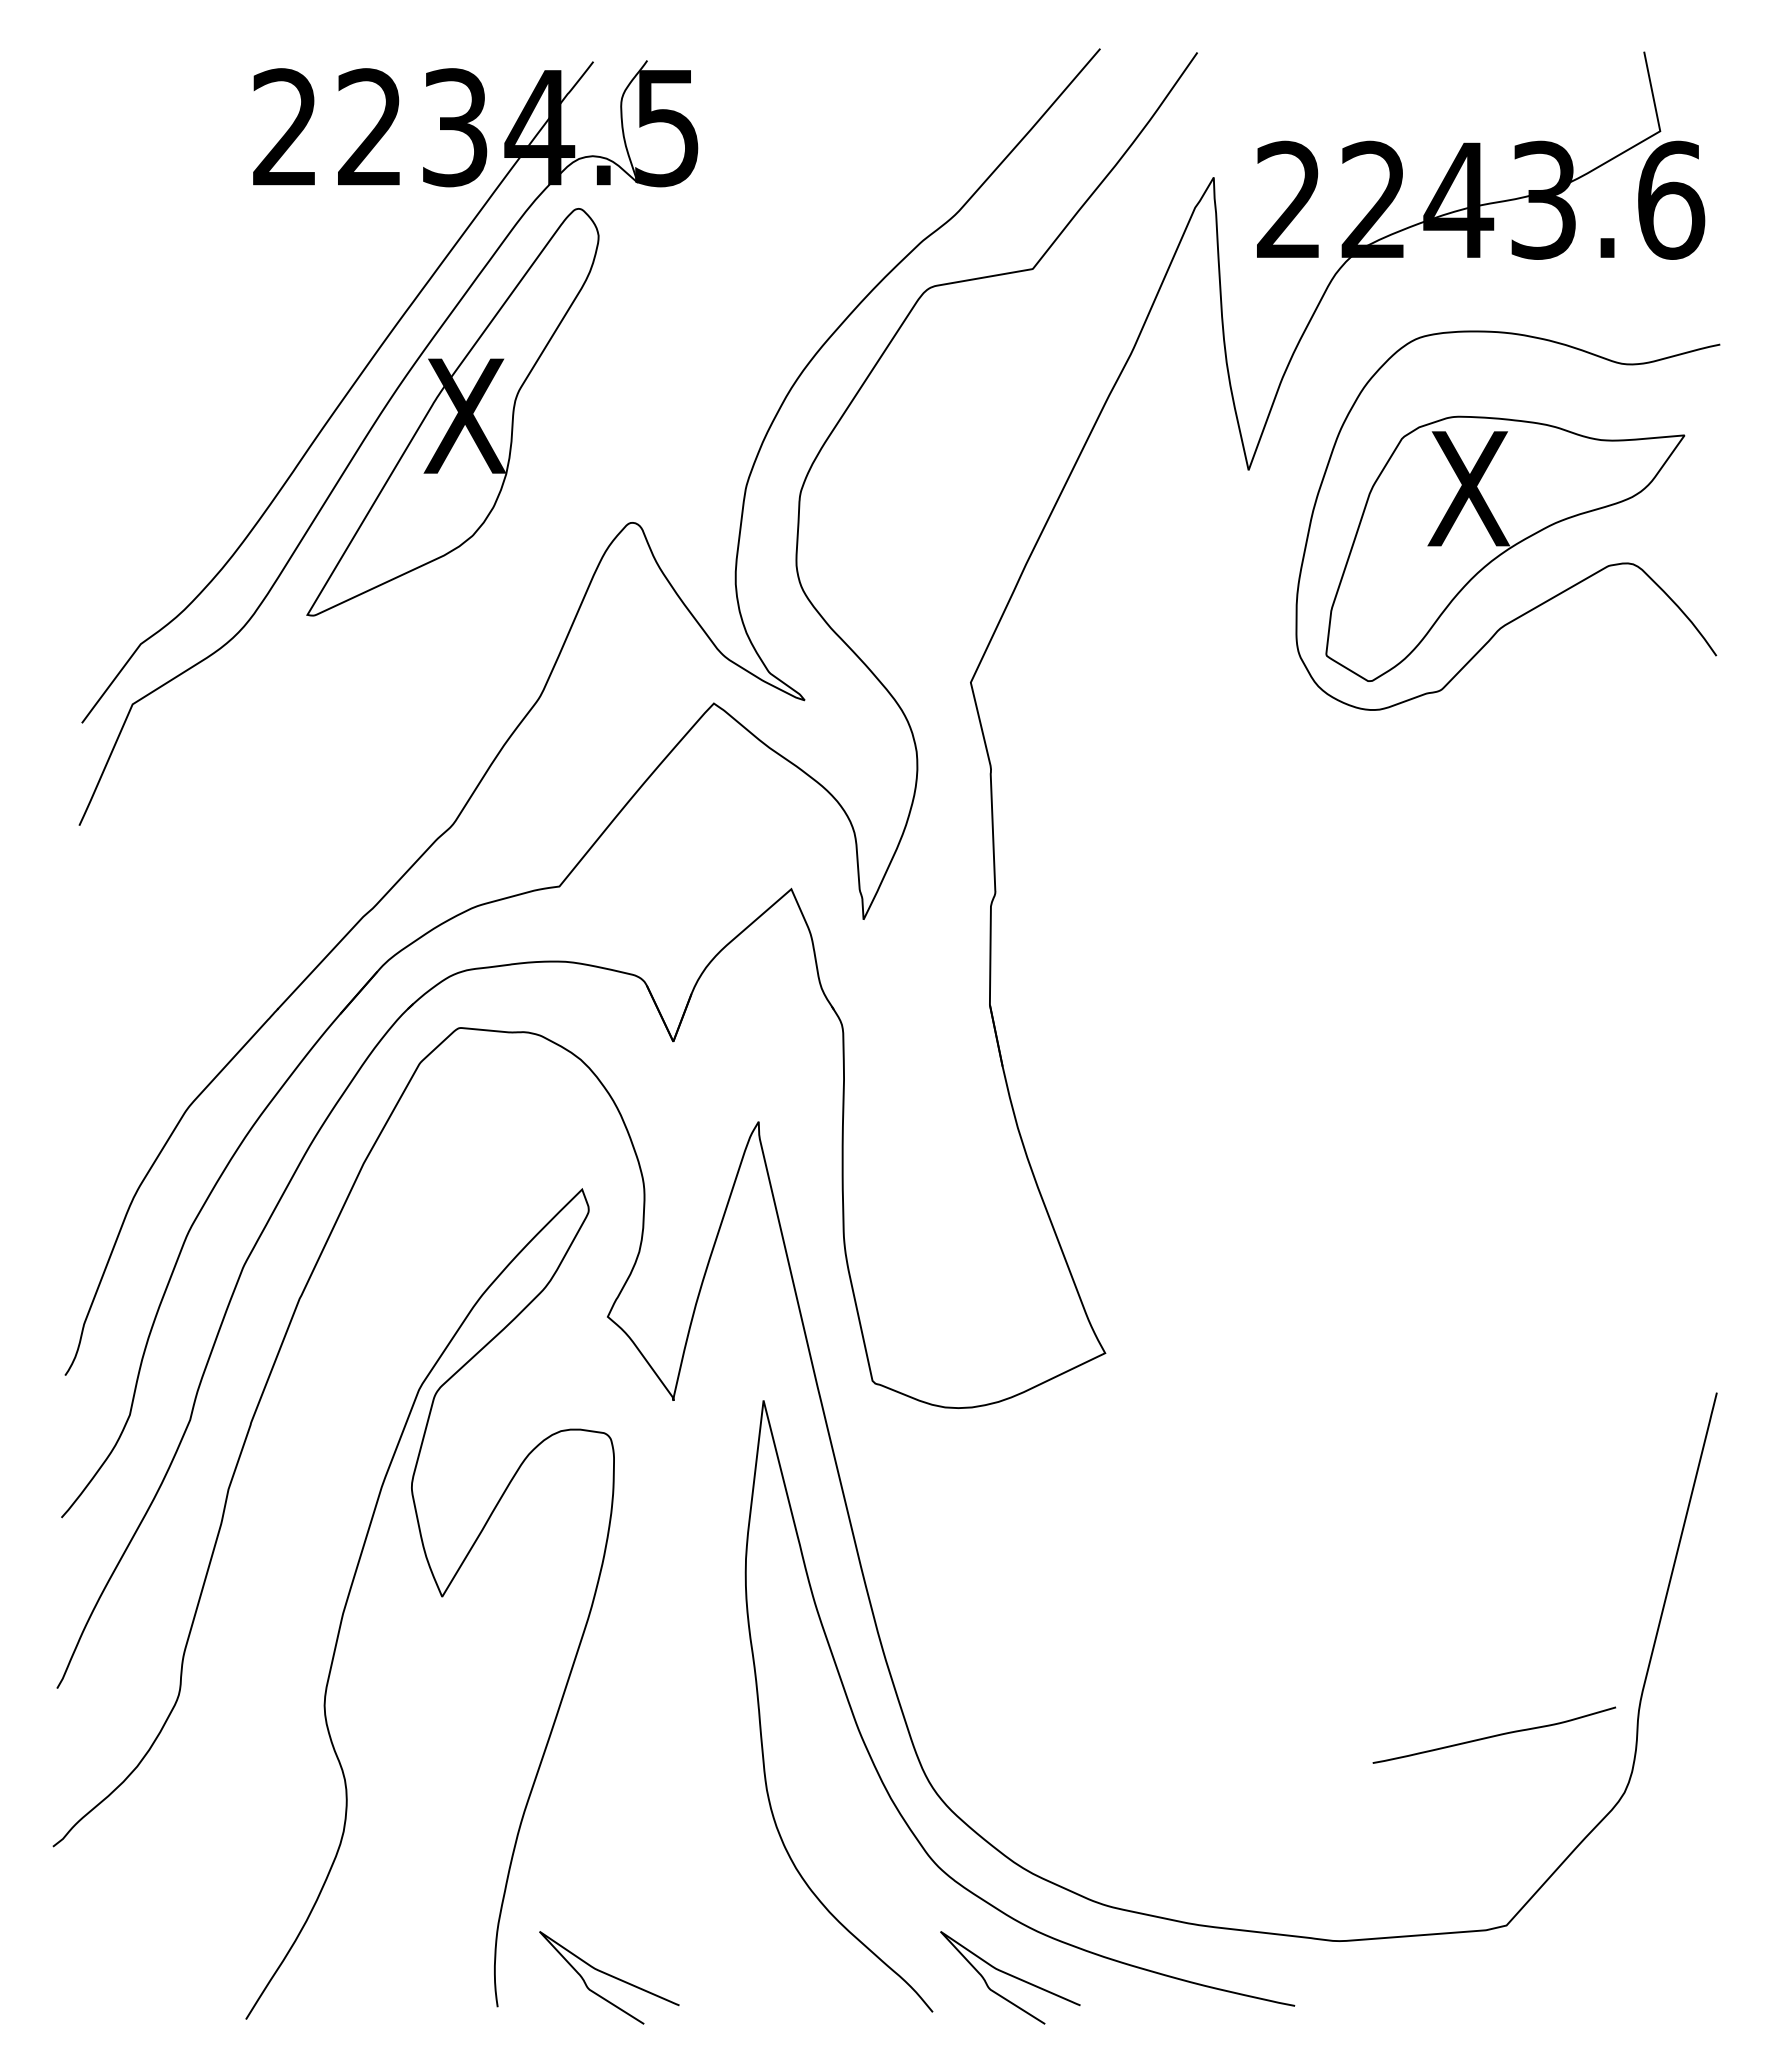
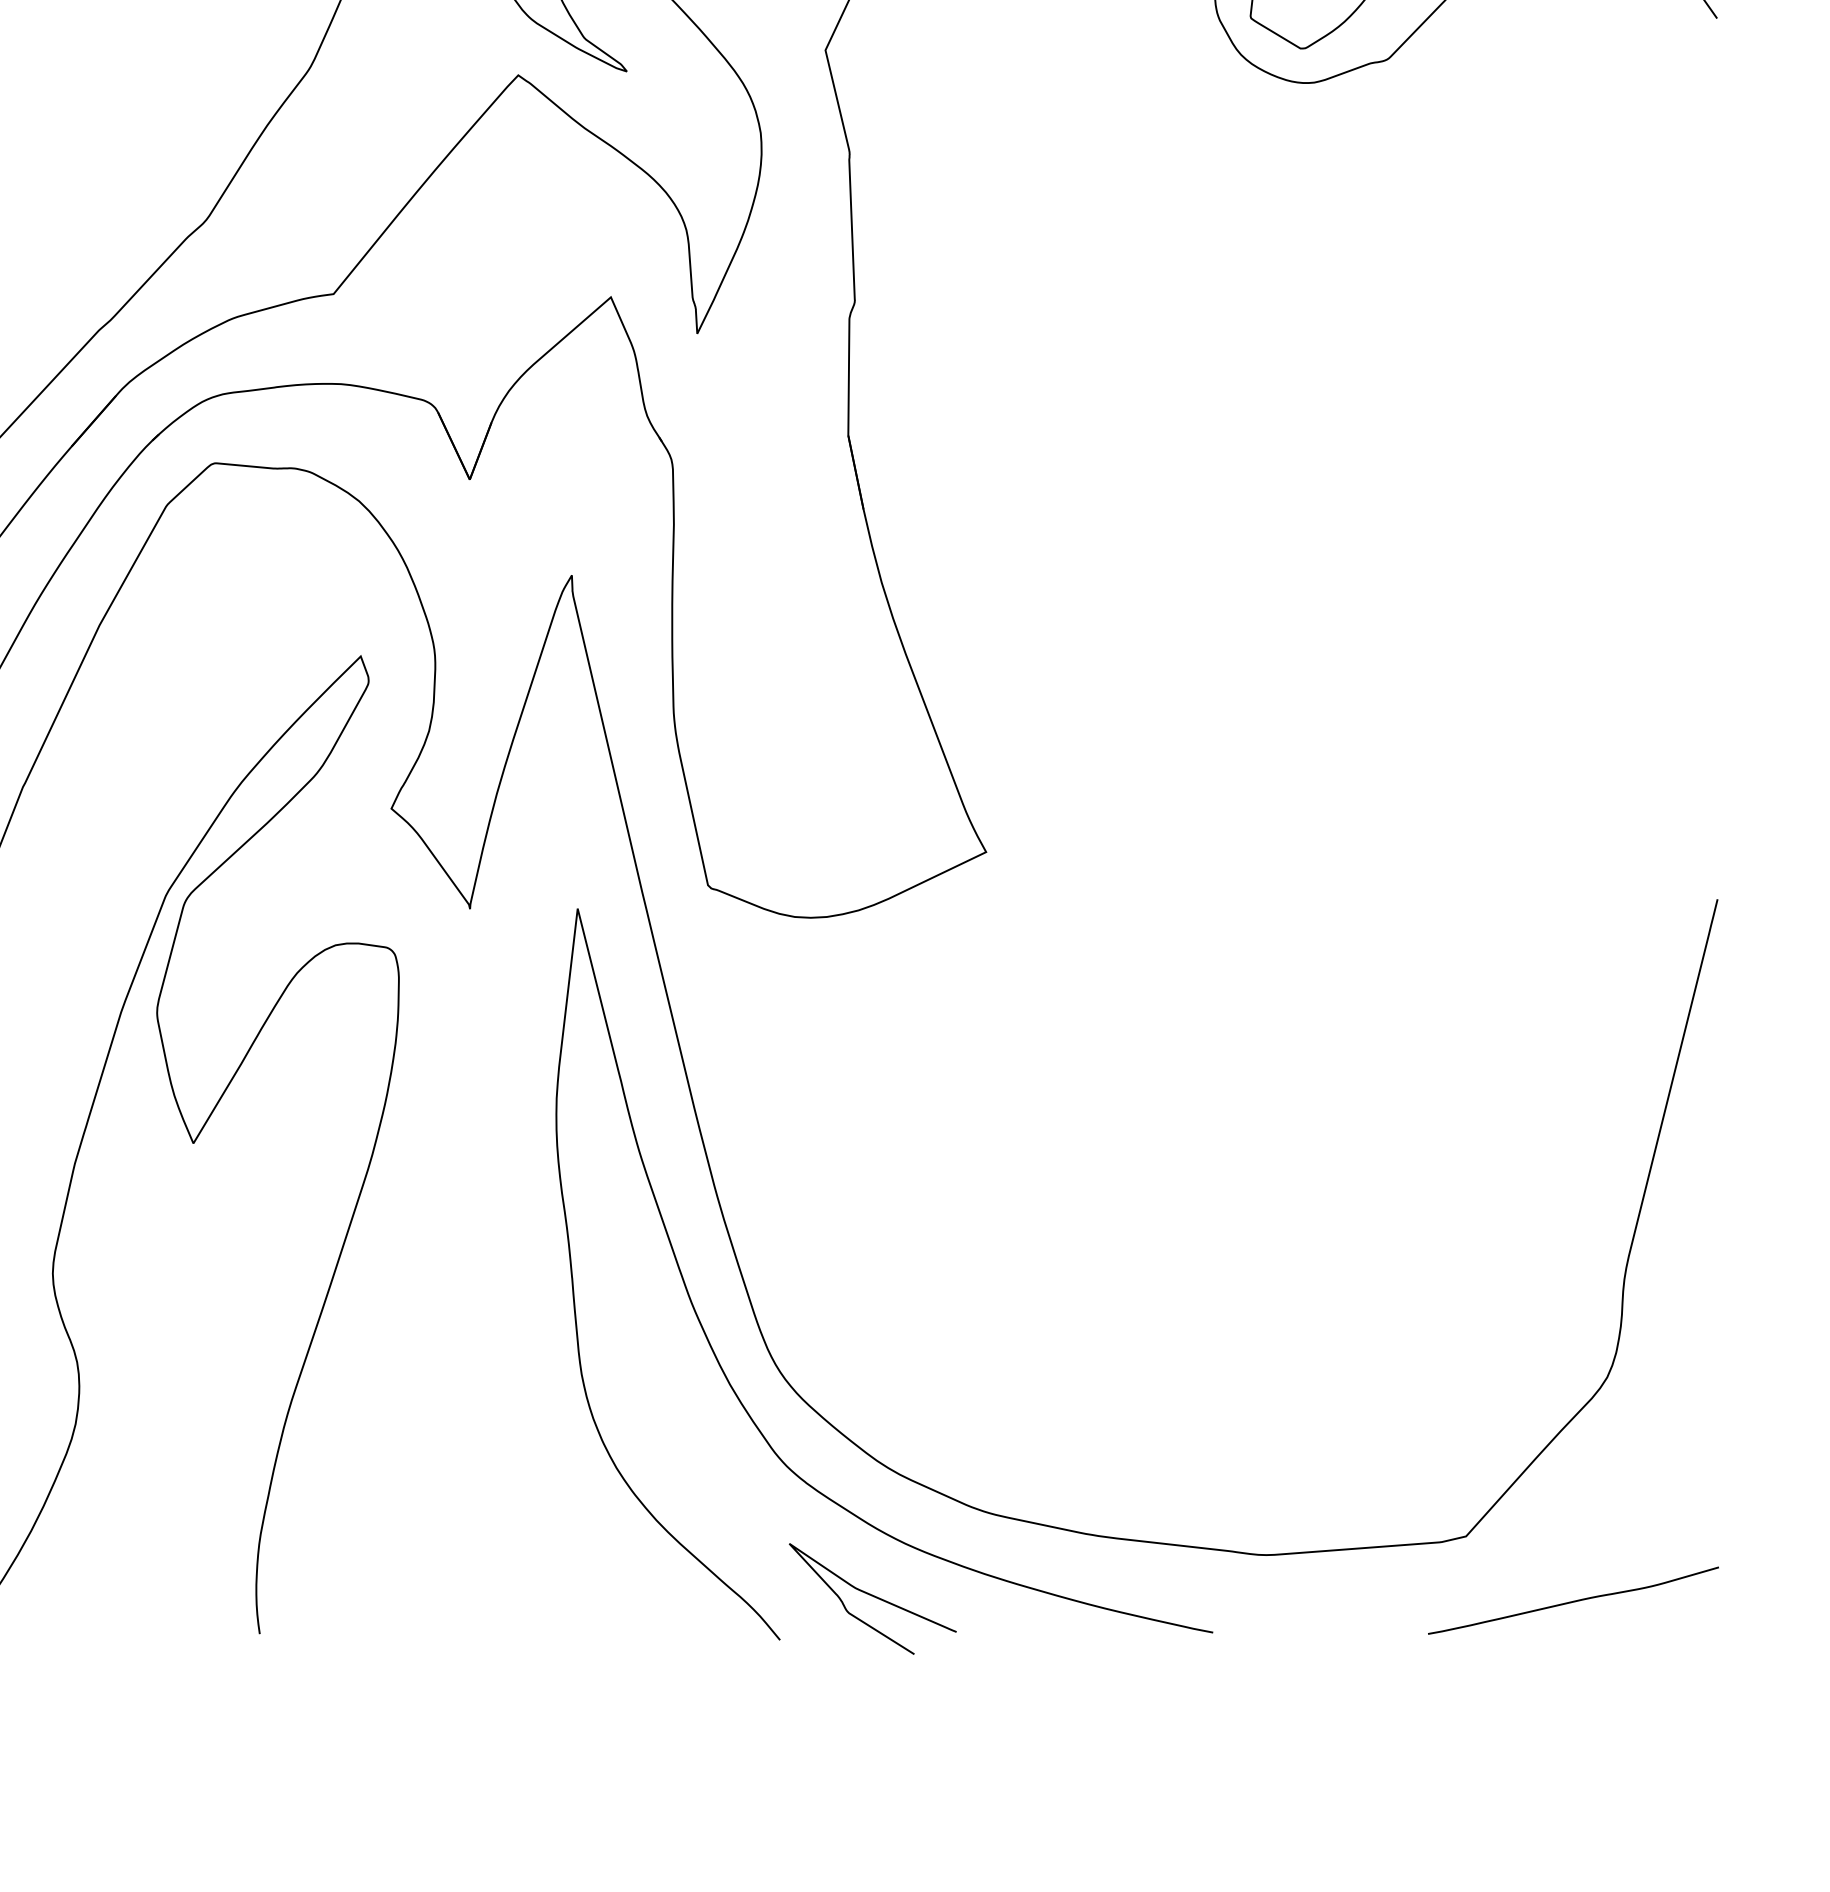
curve: (1494, 1735) -> (1573, 1600), moved
curve: (609, 1976) -> (393, 1597), removed

